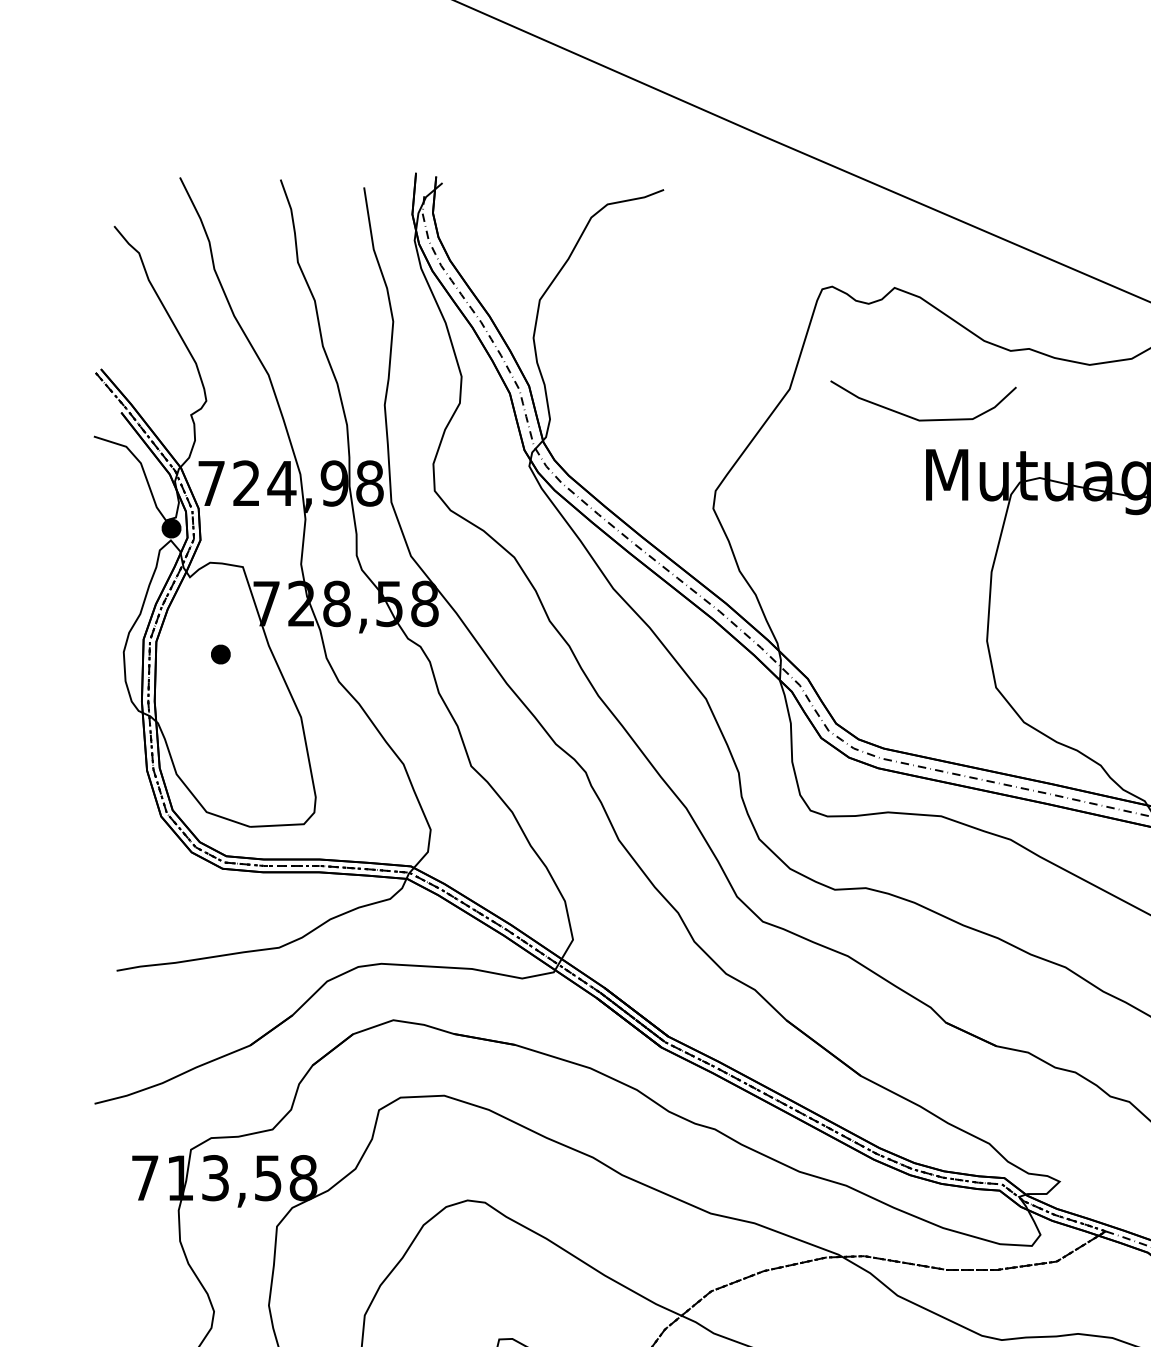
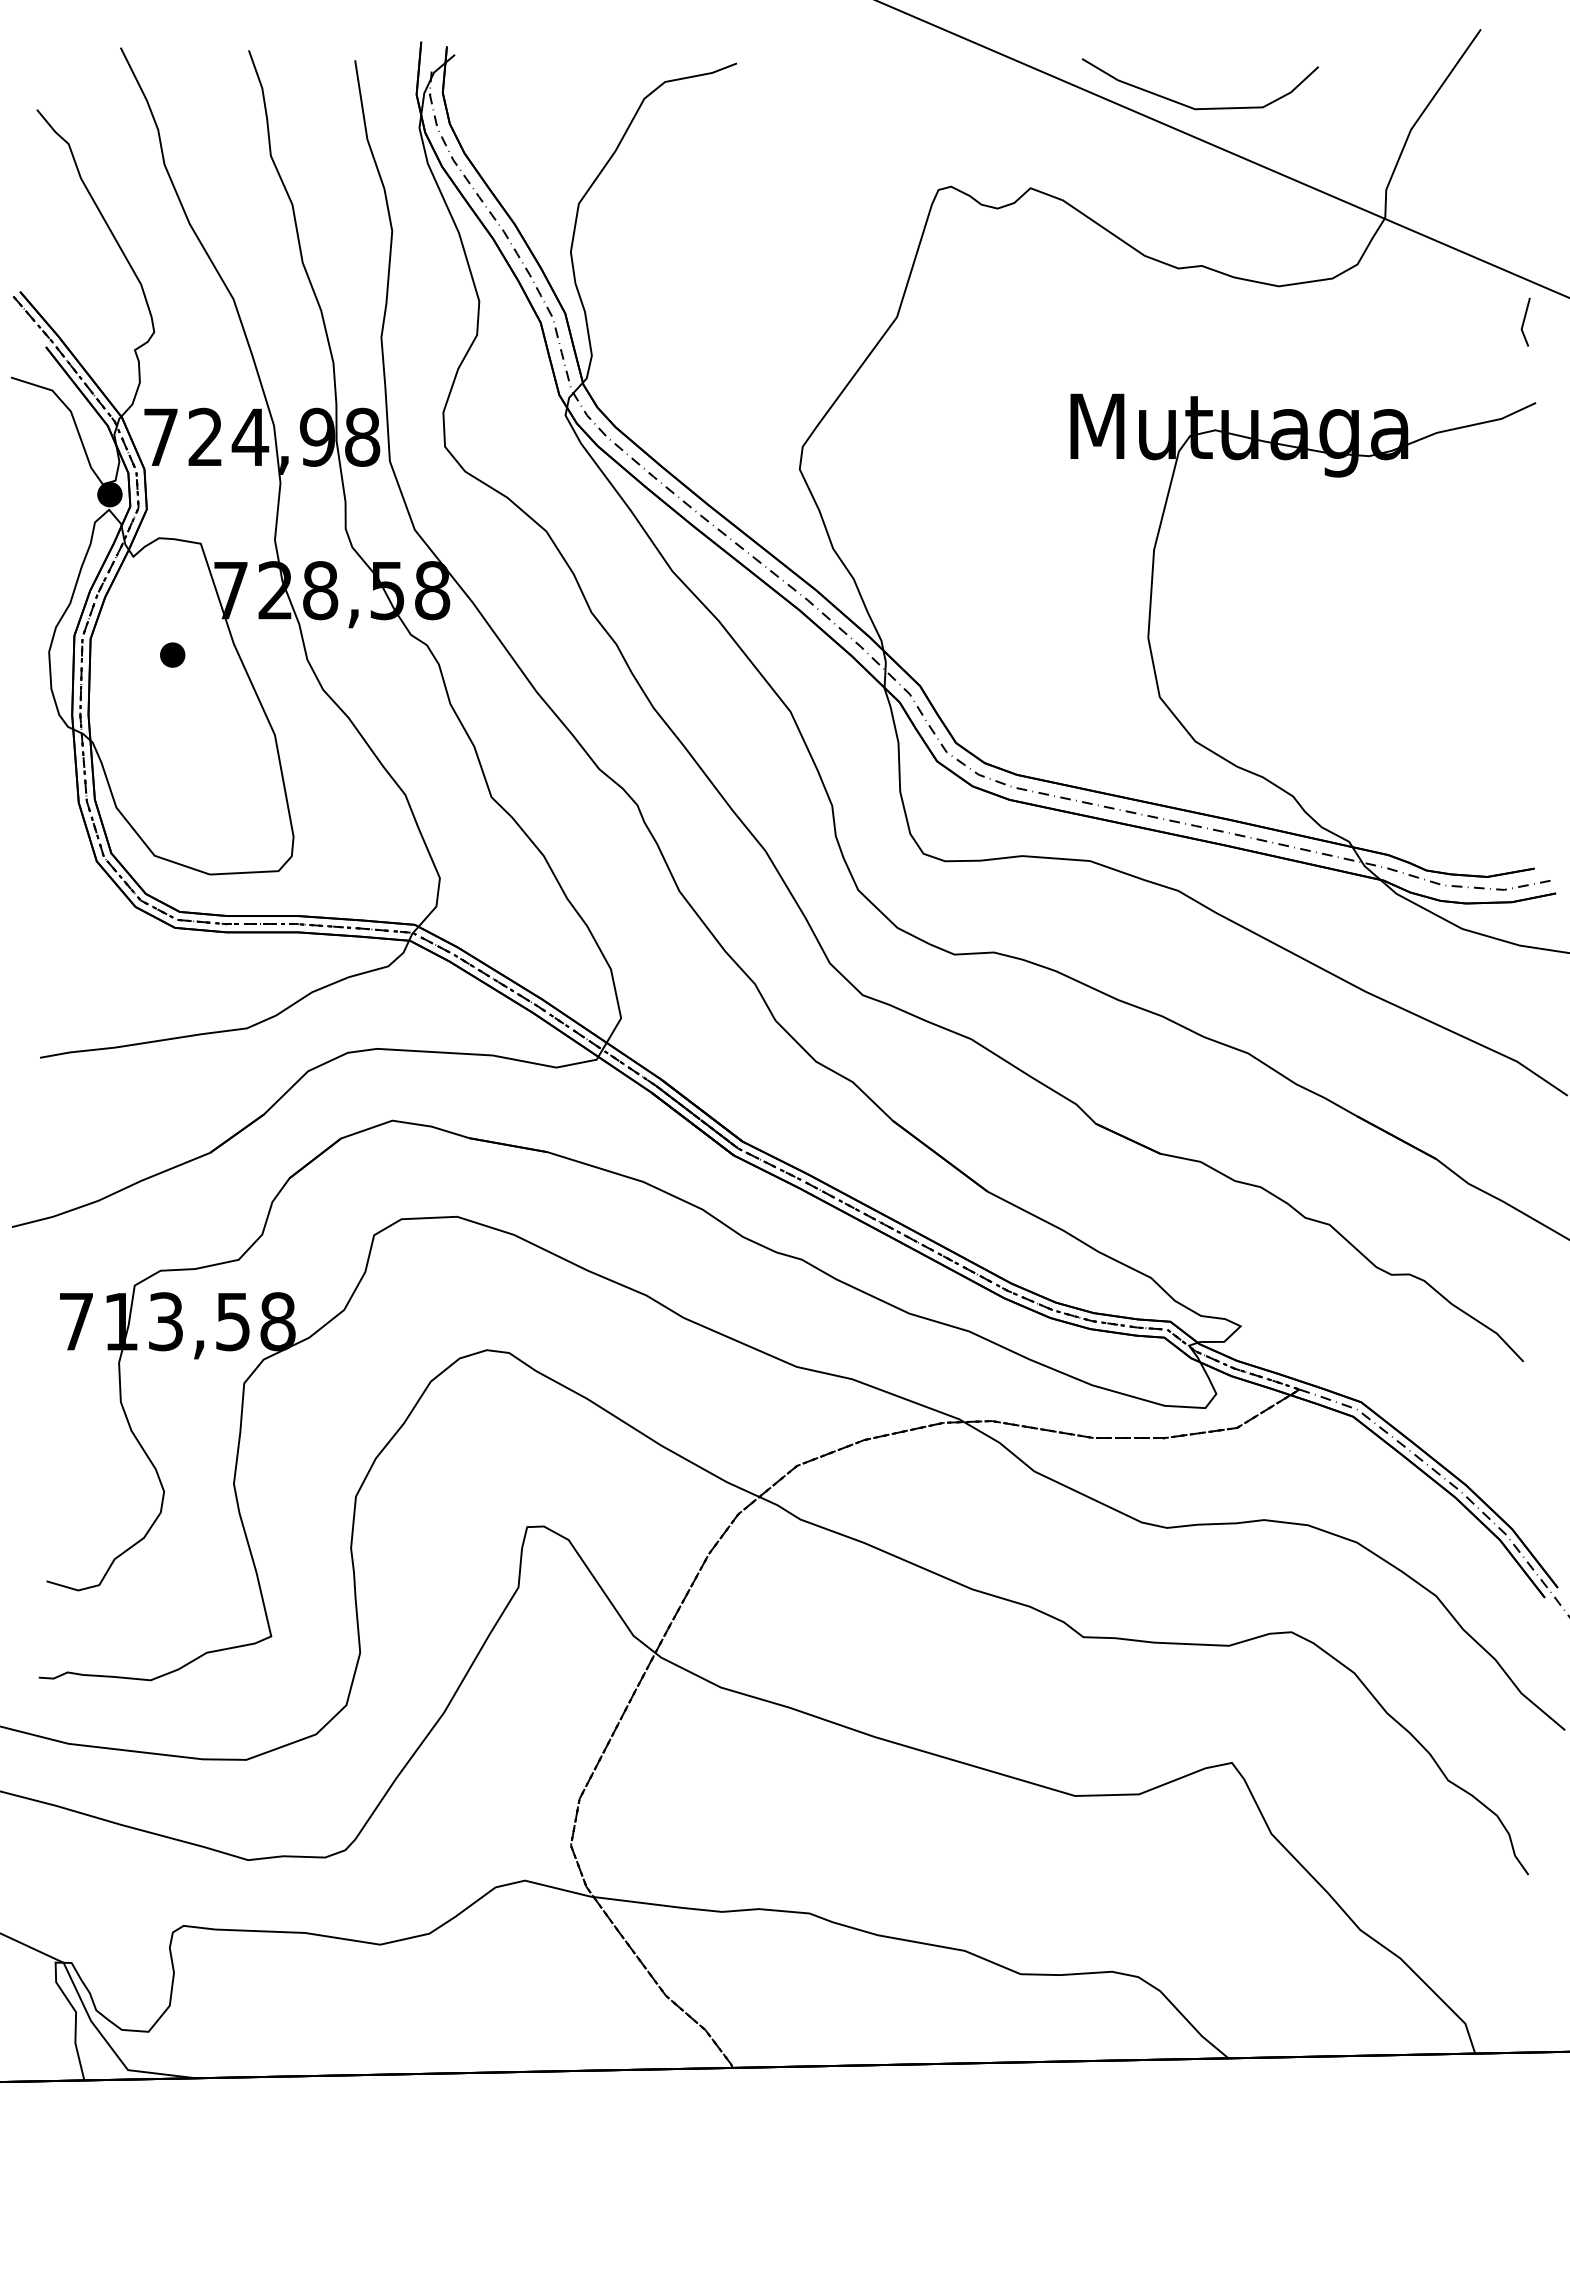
curve: (916, 418) -> (1191, 106), moved

